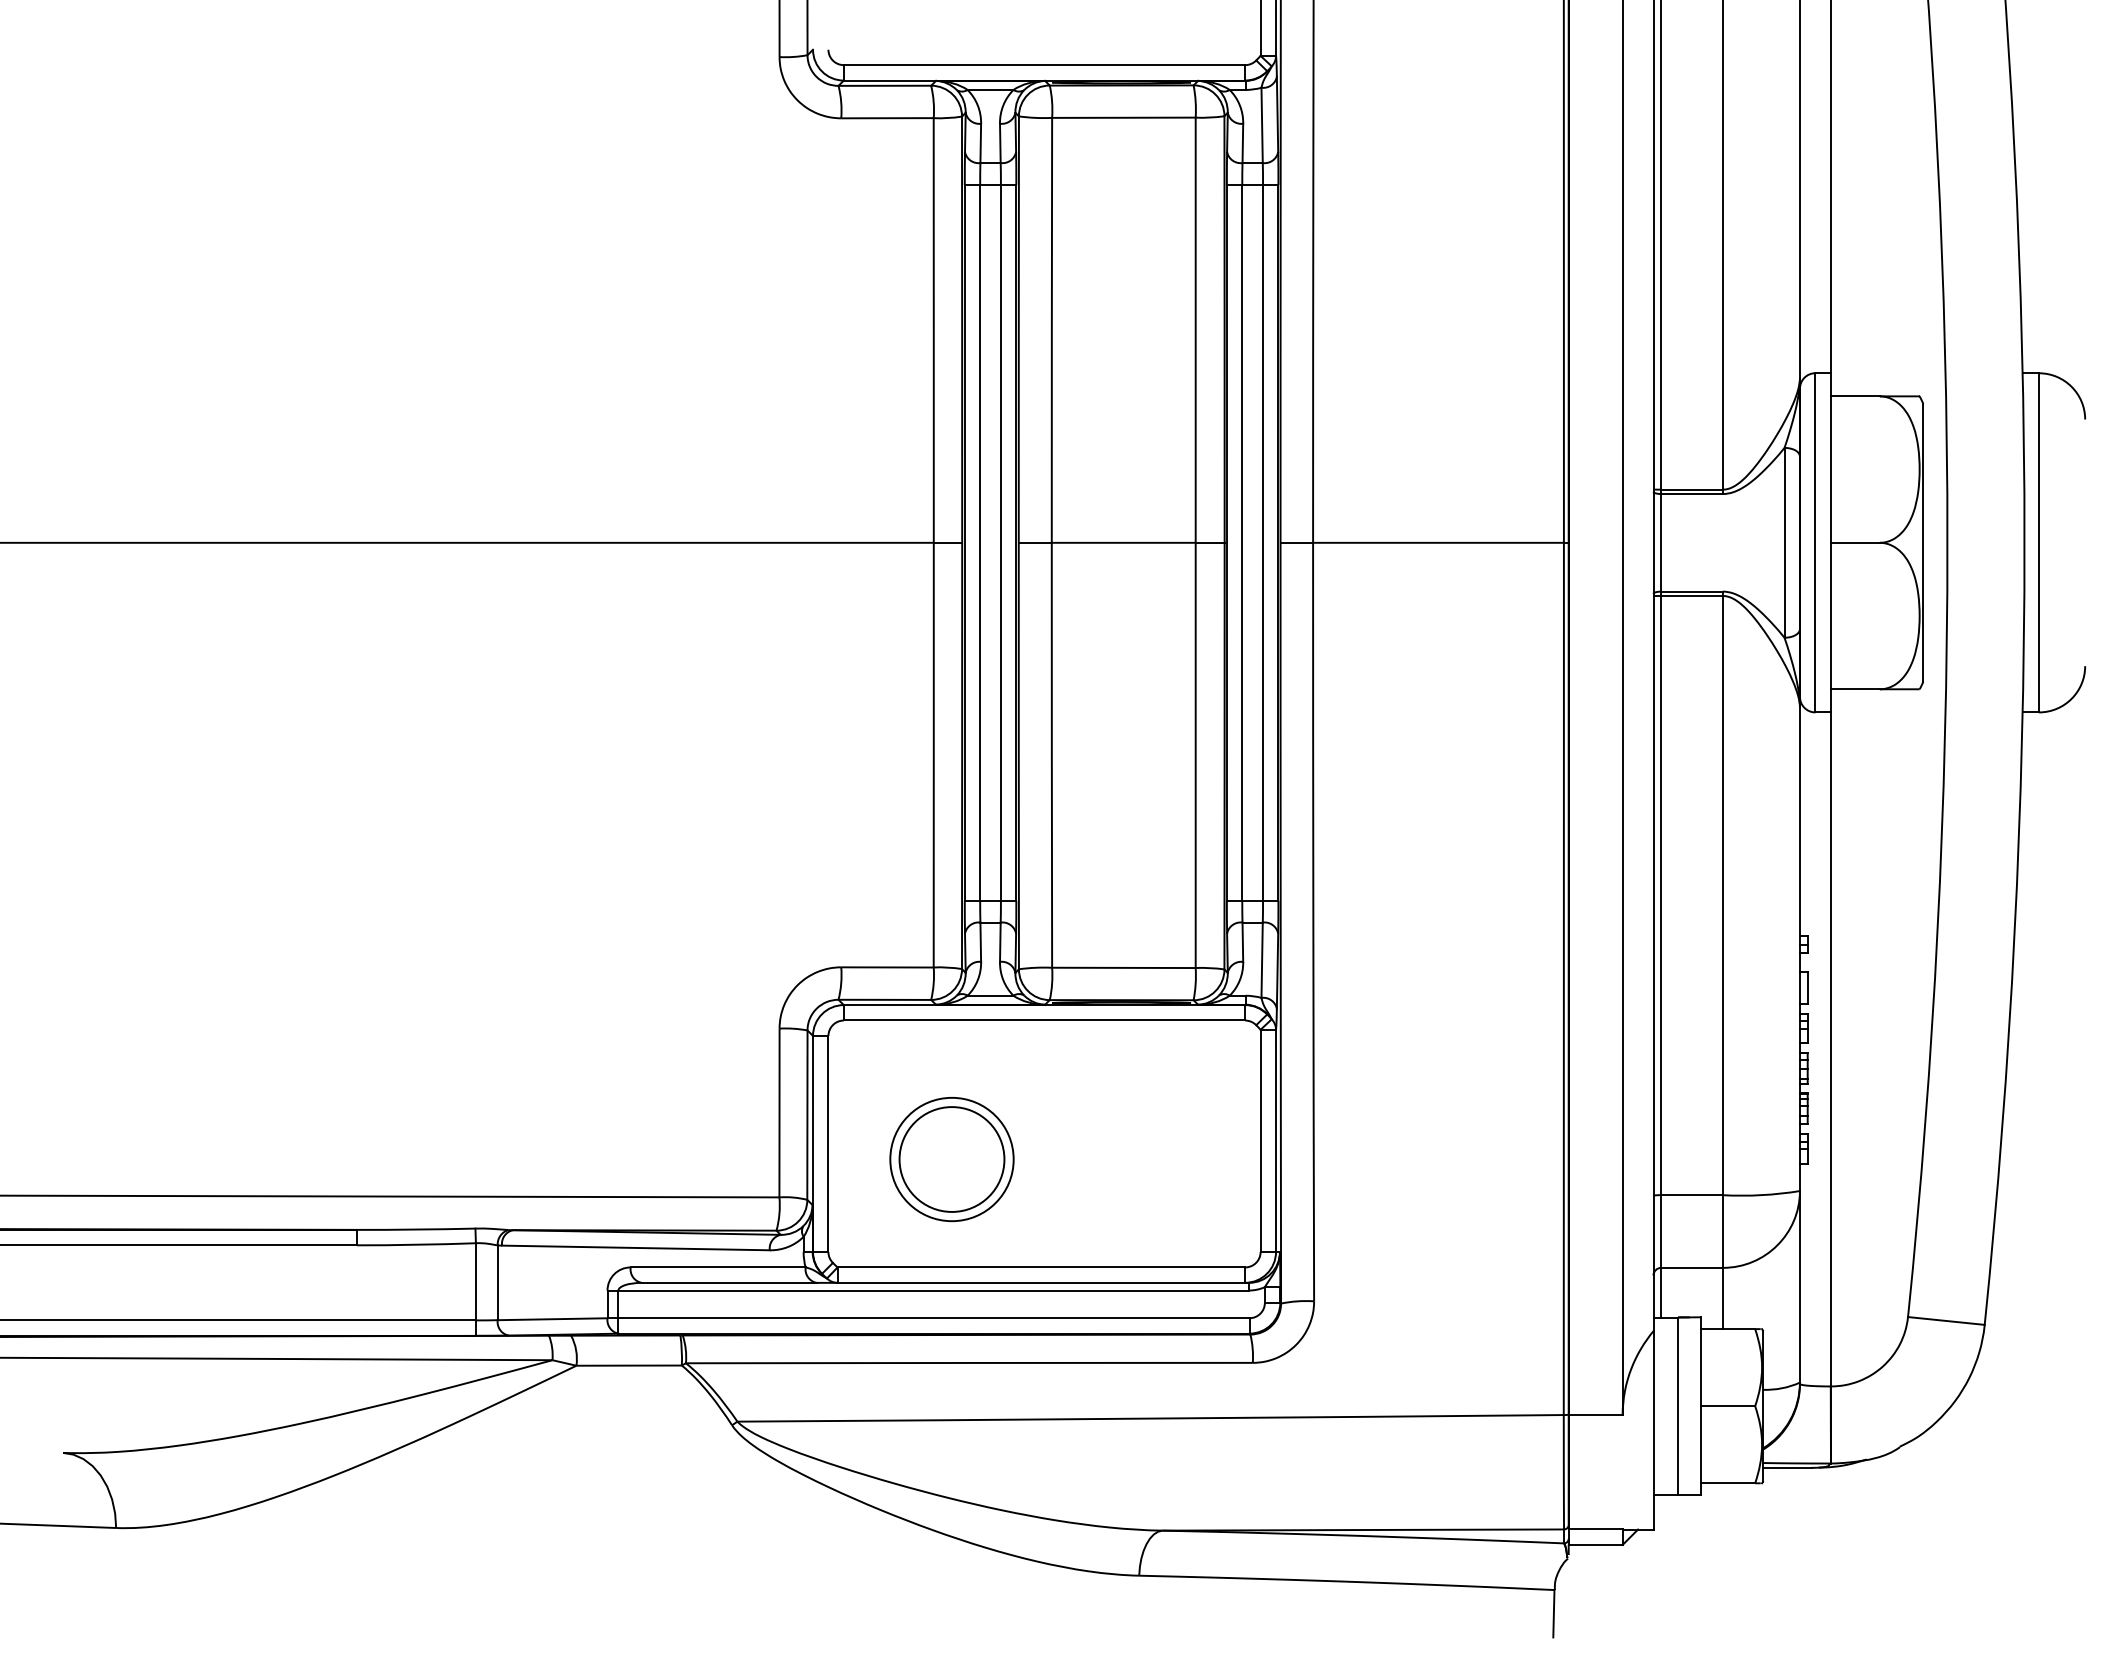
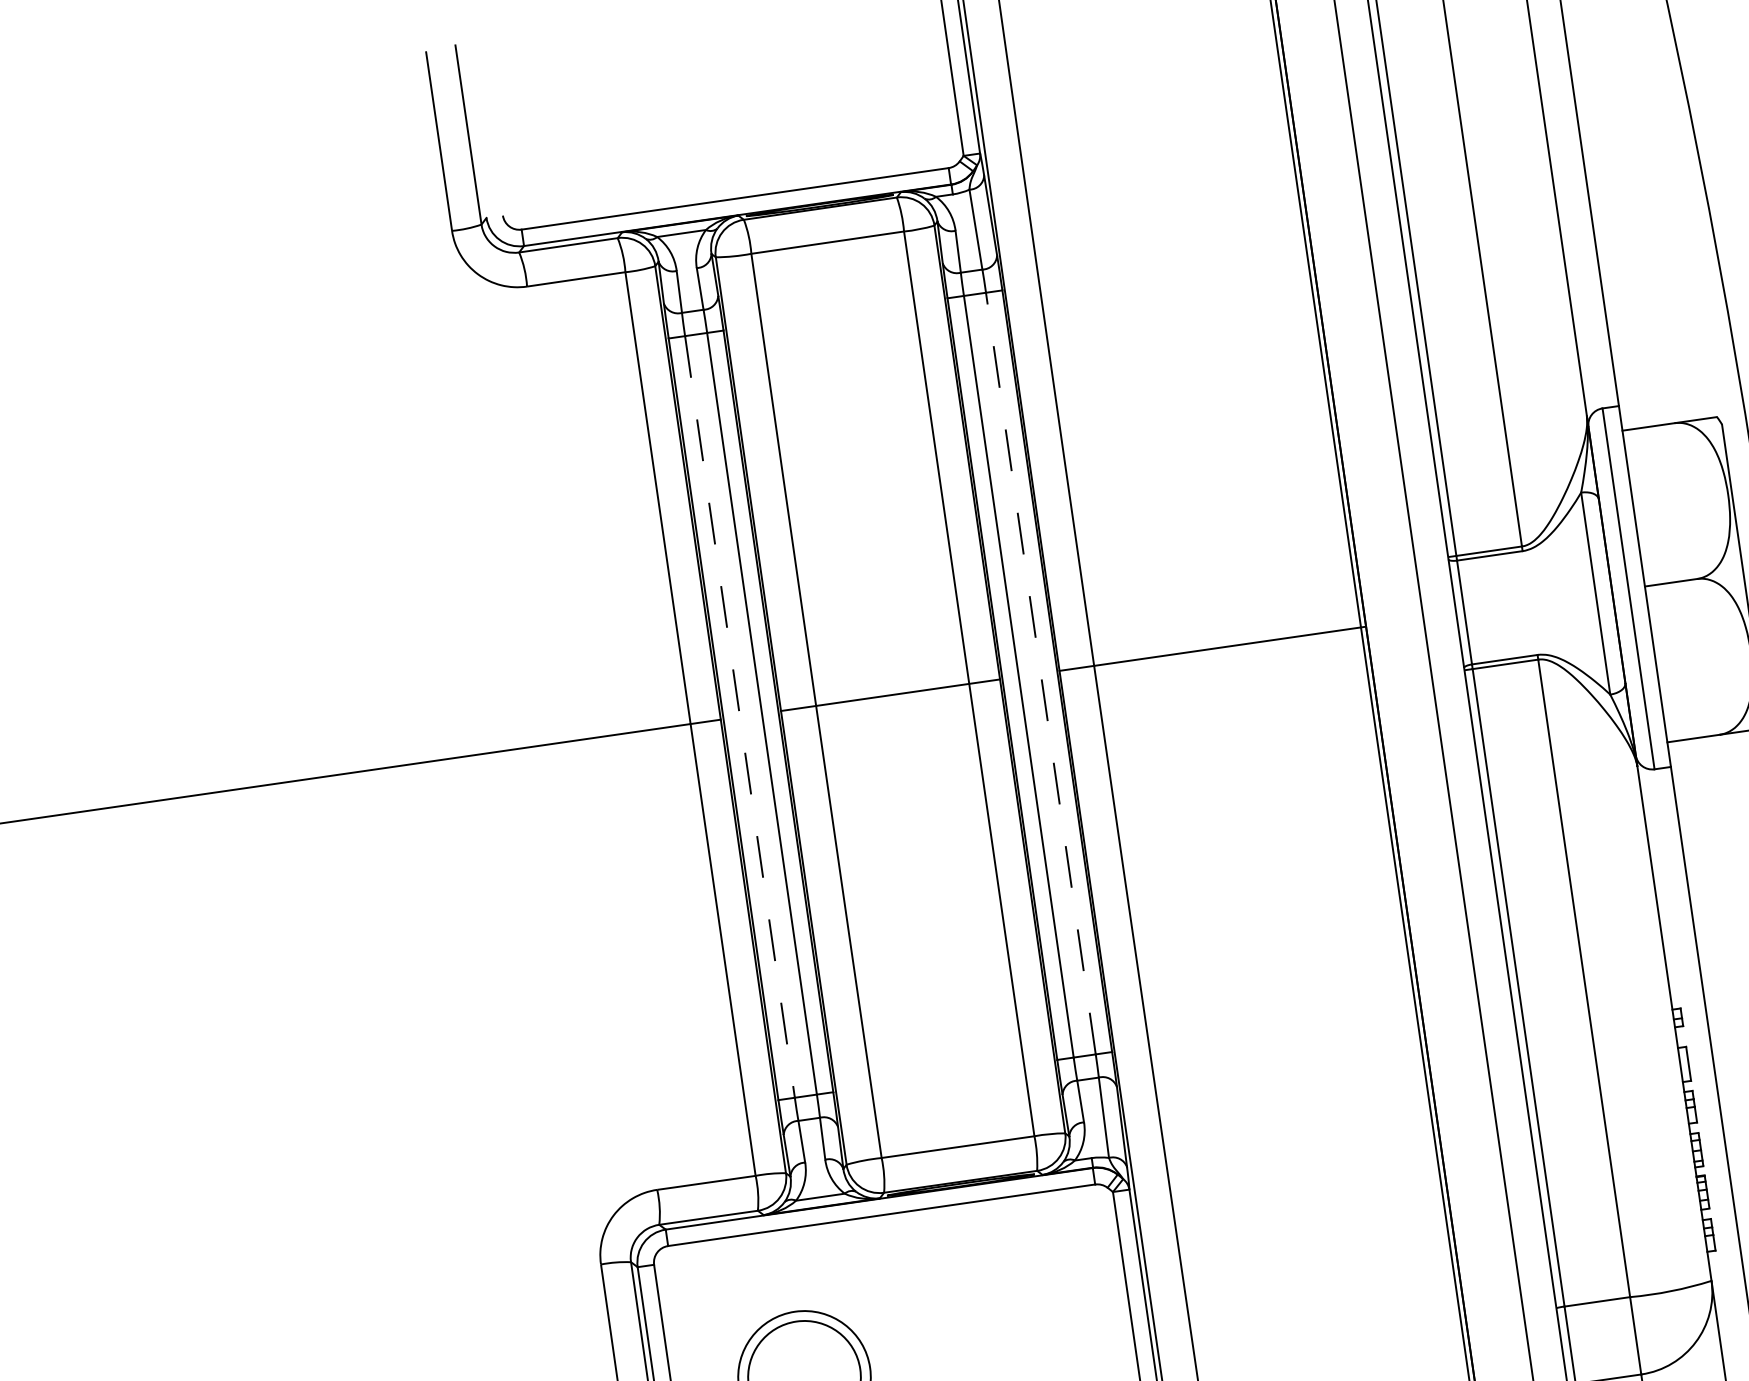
line: (980, 542) -> (740, 716), solid -> dashed
line: (1263, 542) -> (1041, 673), solid -> dashed

